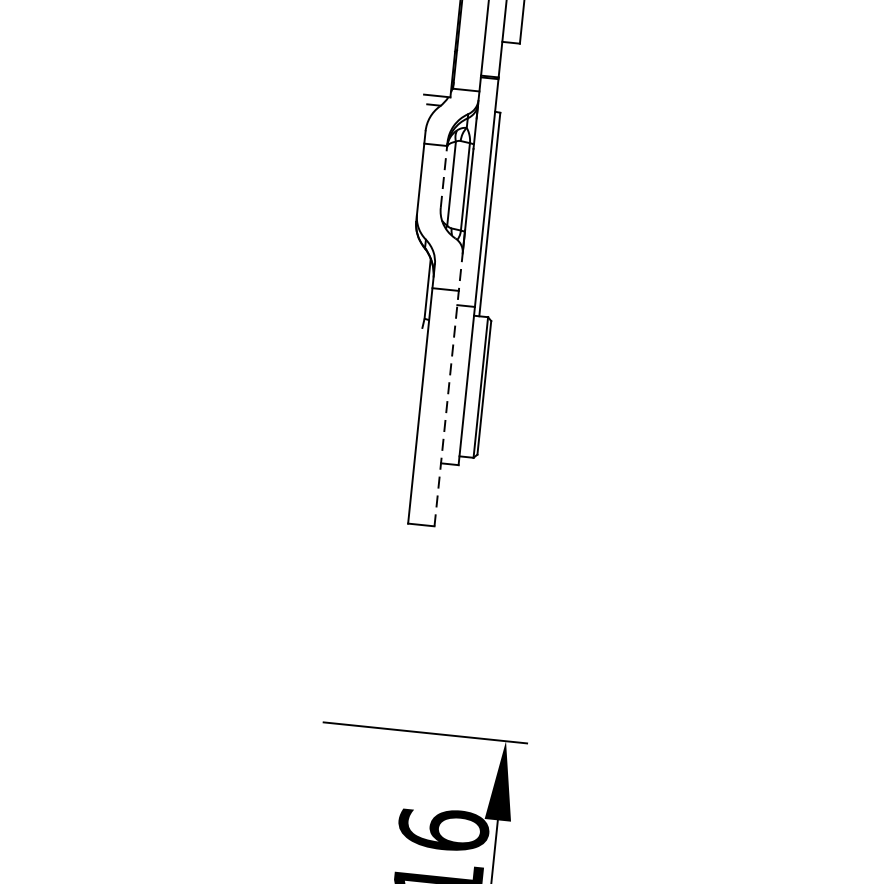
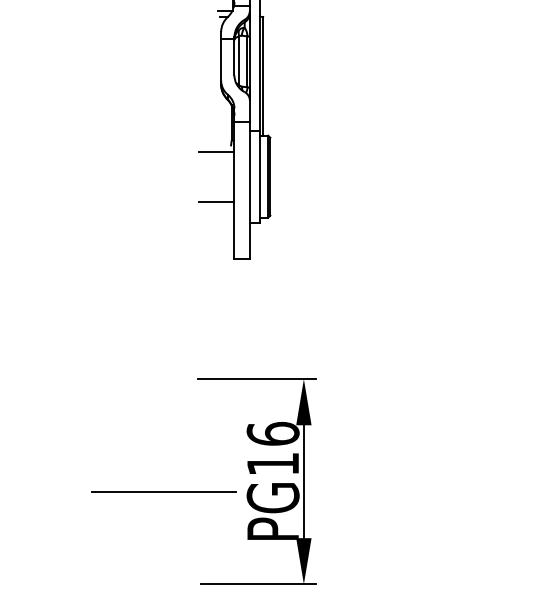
line: (444, 173) -> (234, 55), dashed -> solid
line: (396, 335) -> (216, 151), added
line: (448, 389) -> (249, 179), dashed -> solid
line: (387, 420) -> (216, 201), added

